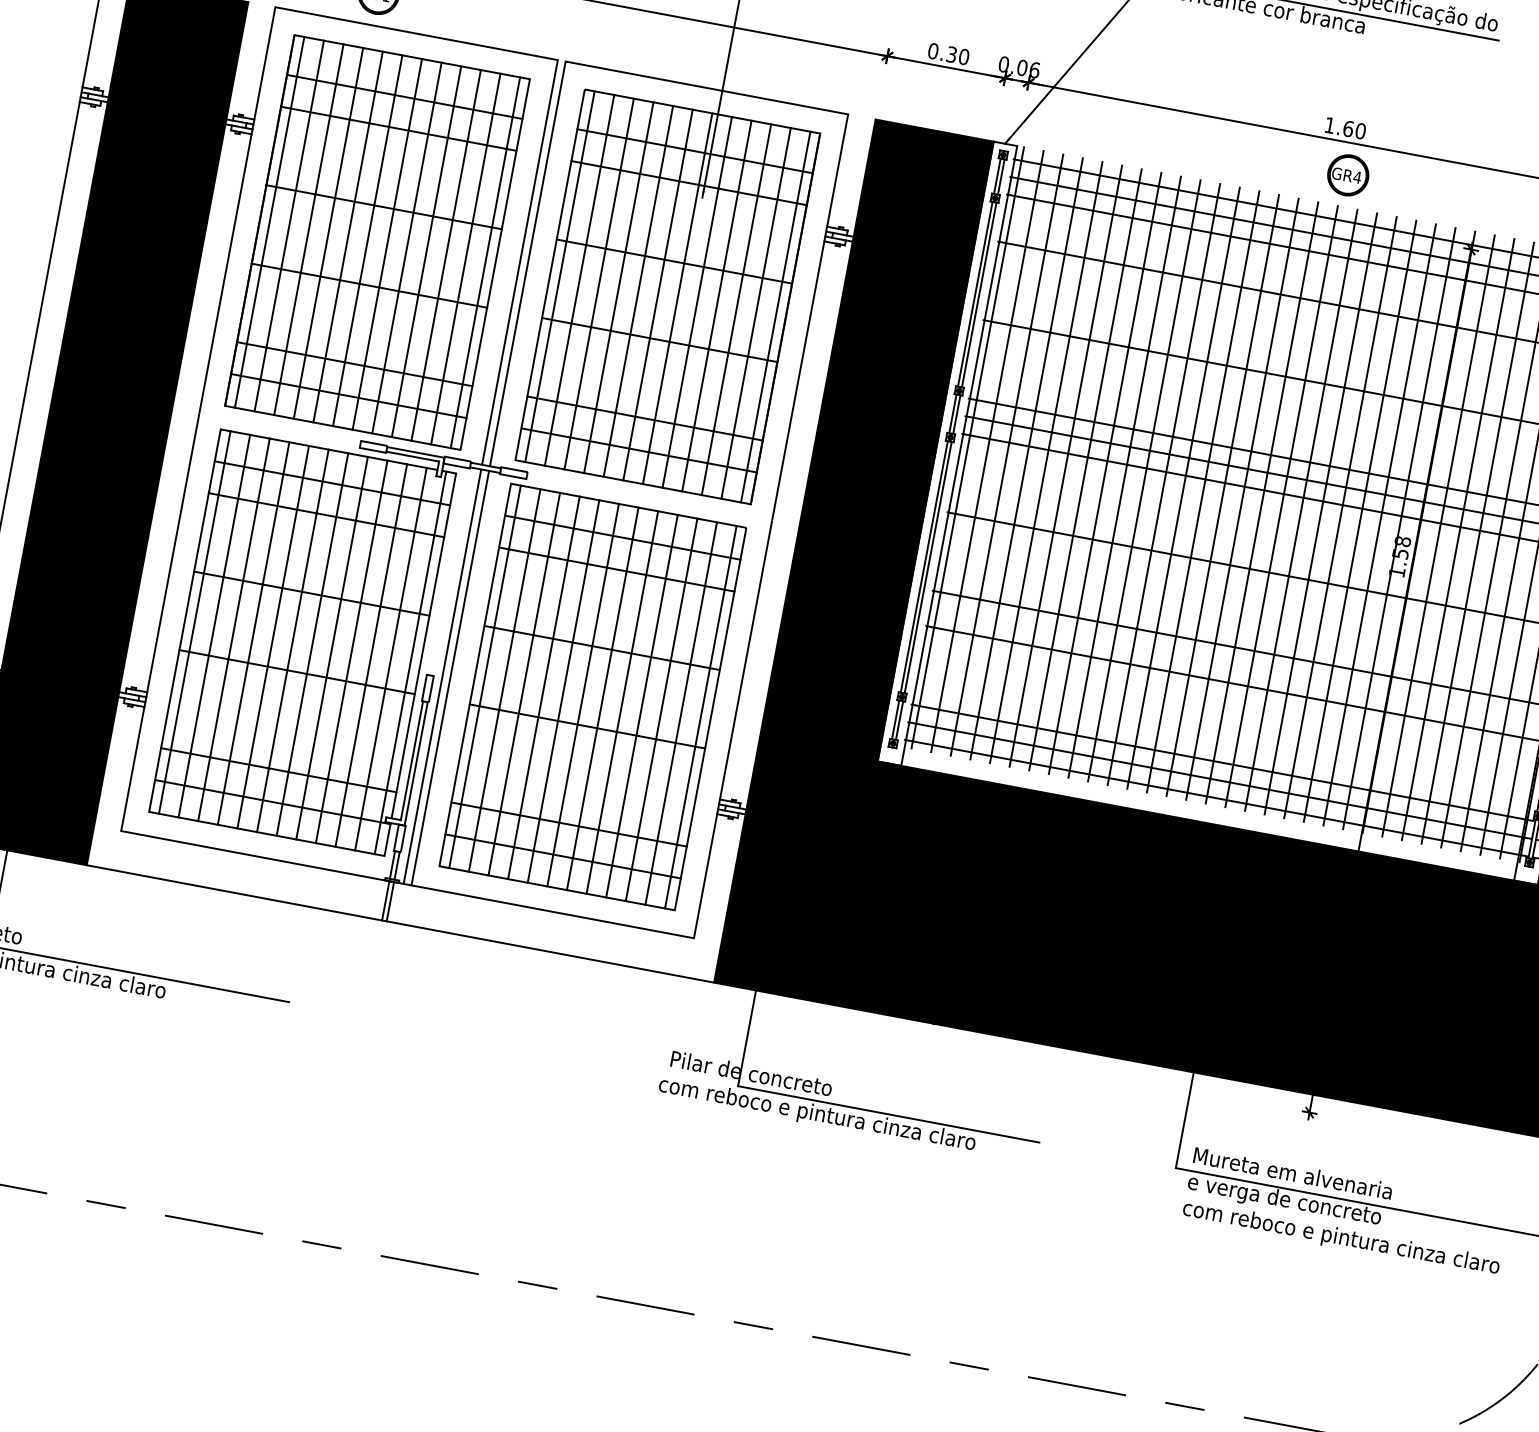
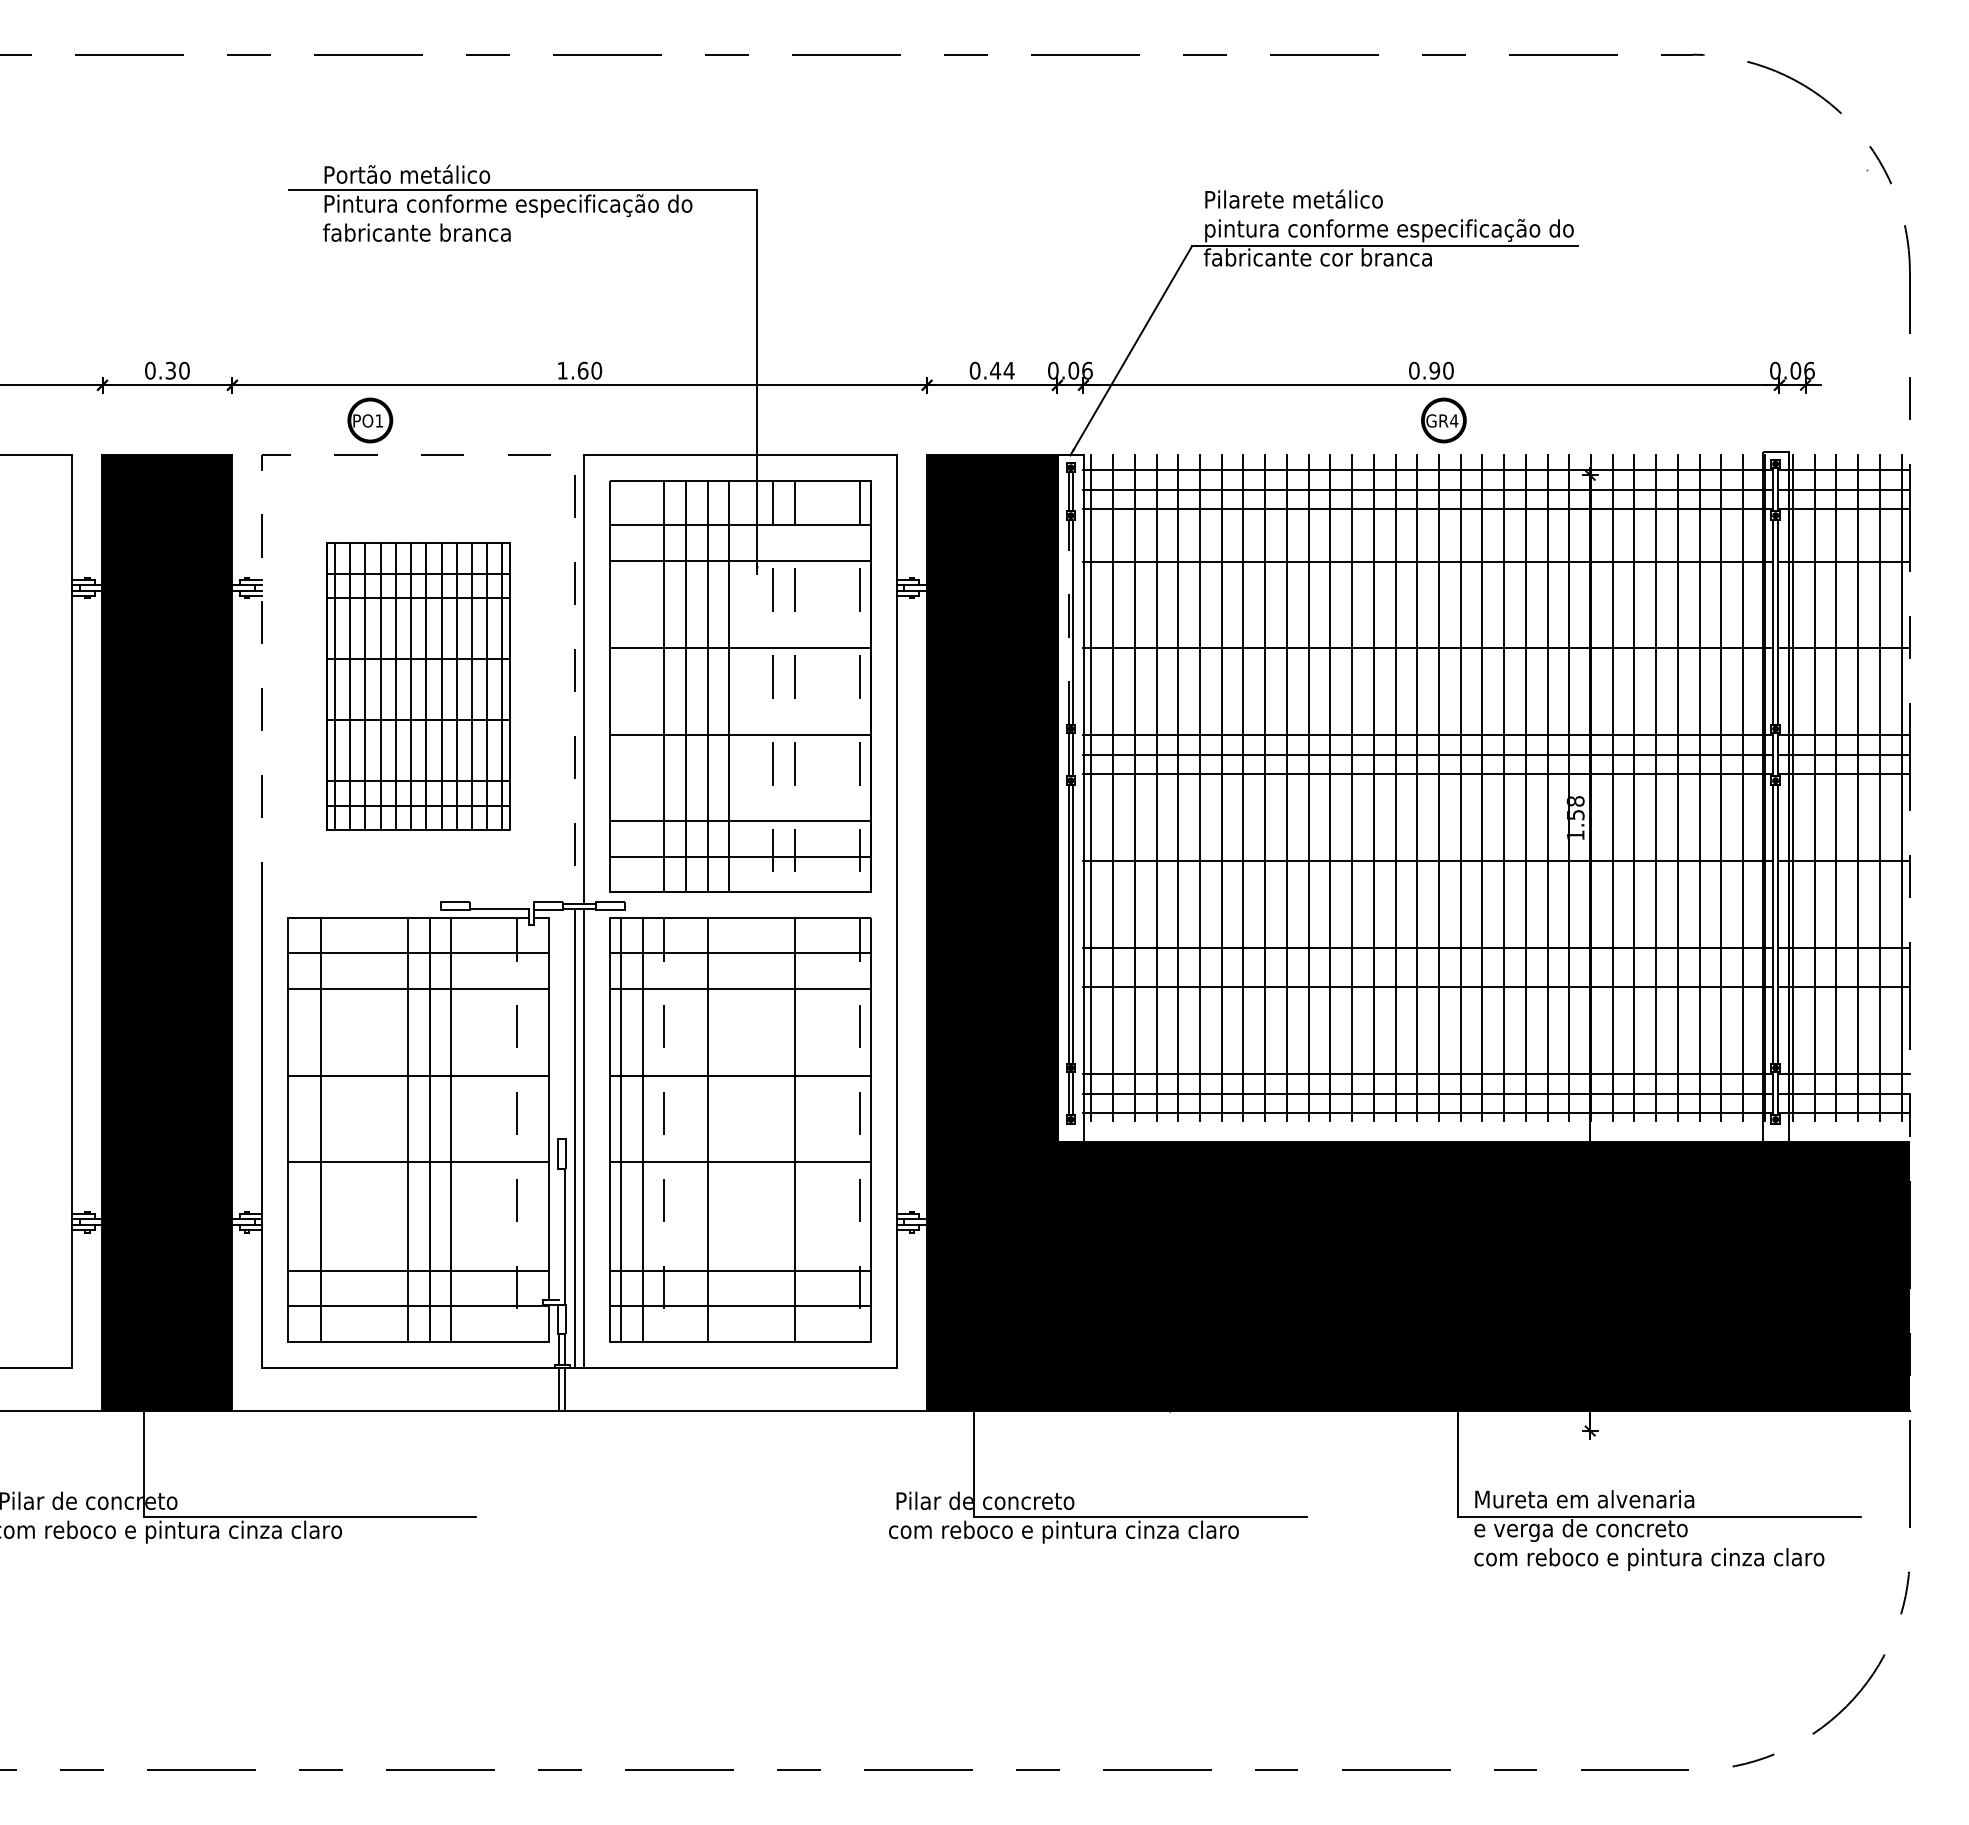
line: (416, 33) -> (418, 455), solid -> dashed
text: (957, 55) -> (1001, 370), 0.30 -> 0.44
text: (1339, 126) -> (1424, 370), 1.60 -> 0.90
part: (377, 242) -> (418, 686), size x0.7
line: (559, 276) -> (620, 686), removed
line: (579, 280) -> (642, 686), removed
line: (975, 293) -> (1068, 621), solid -> dashed
line: (678, 298) -> (751, 686), removed
line: (696, 303) -> (772, 687), solid -> dashed
line: (716, 306) -> (794, 687), solid -> dashed
line: (736, 309) -> (816, 686), removed
line: (756, 313) -> (838, 686), removed
line: (775, 317) -> (859, 687), solid -> dashed
line: (415, 452) -> (501, 903), removed
line: (194, 622) -> (299, 1129), removed
line: (233, 629) -> (342, 1129), removed
line: (253, 633) -> (364, 1129), removed
line: (273, 636) -> (386, 1129), removed
line: (352, 651) -> (473, 1129), removed
line: (371, 655) -> (494, 1129), removed
line: (390, 658) -> (516, 1129), solid -> dashed
line: (410, 662) -> (538, 1129), removed
line: (524, 683) -> (664, 1129), solid -> dashed
line: (543, 687) -> (685, 1129), removed
line: (583, 694) -> (729, 1129), removed
line: (603, 698) -> (751, 1129), removed
line: (622, 702) -> (772, 1129), removed
line: (661, 709) -> (816, 1129), removed
line: (681, 713) -> (838, 1129), removed
line: (700, 716) -> (859, 1129), solid -> dashed
line: (412, 760) -> (559, 1234), removed

